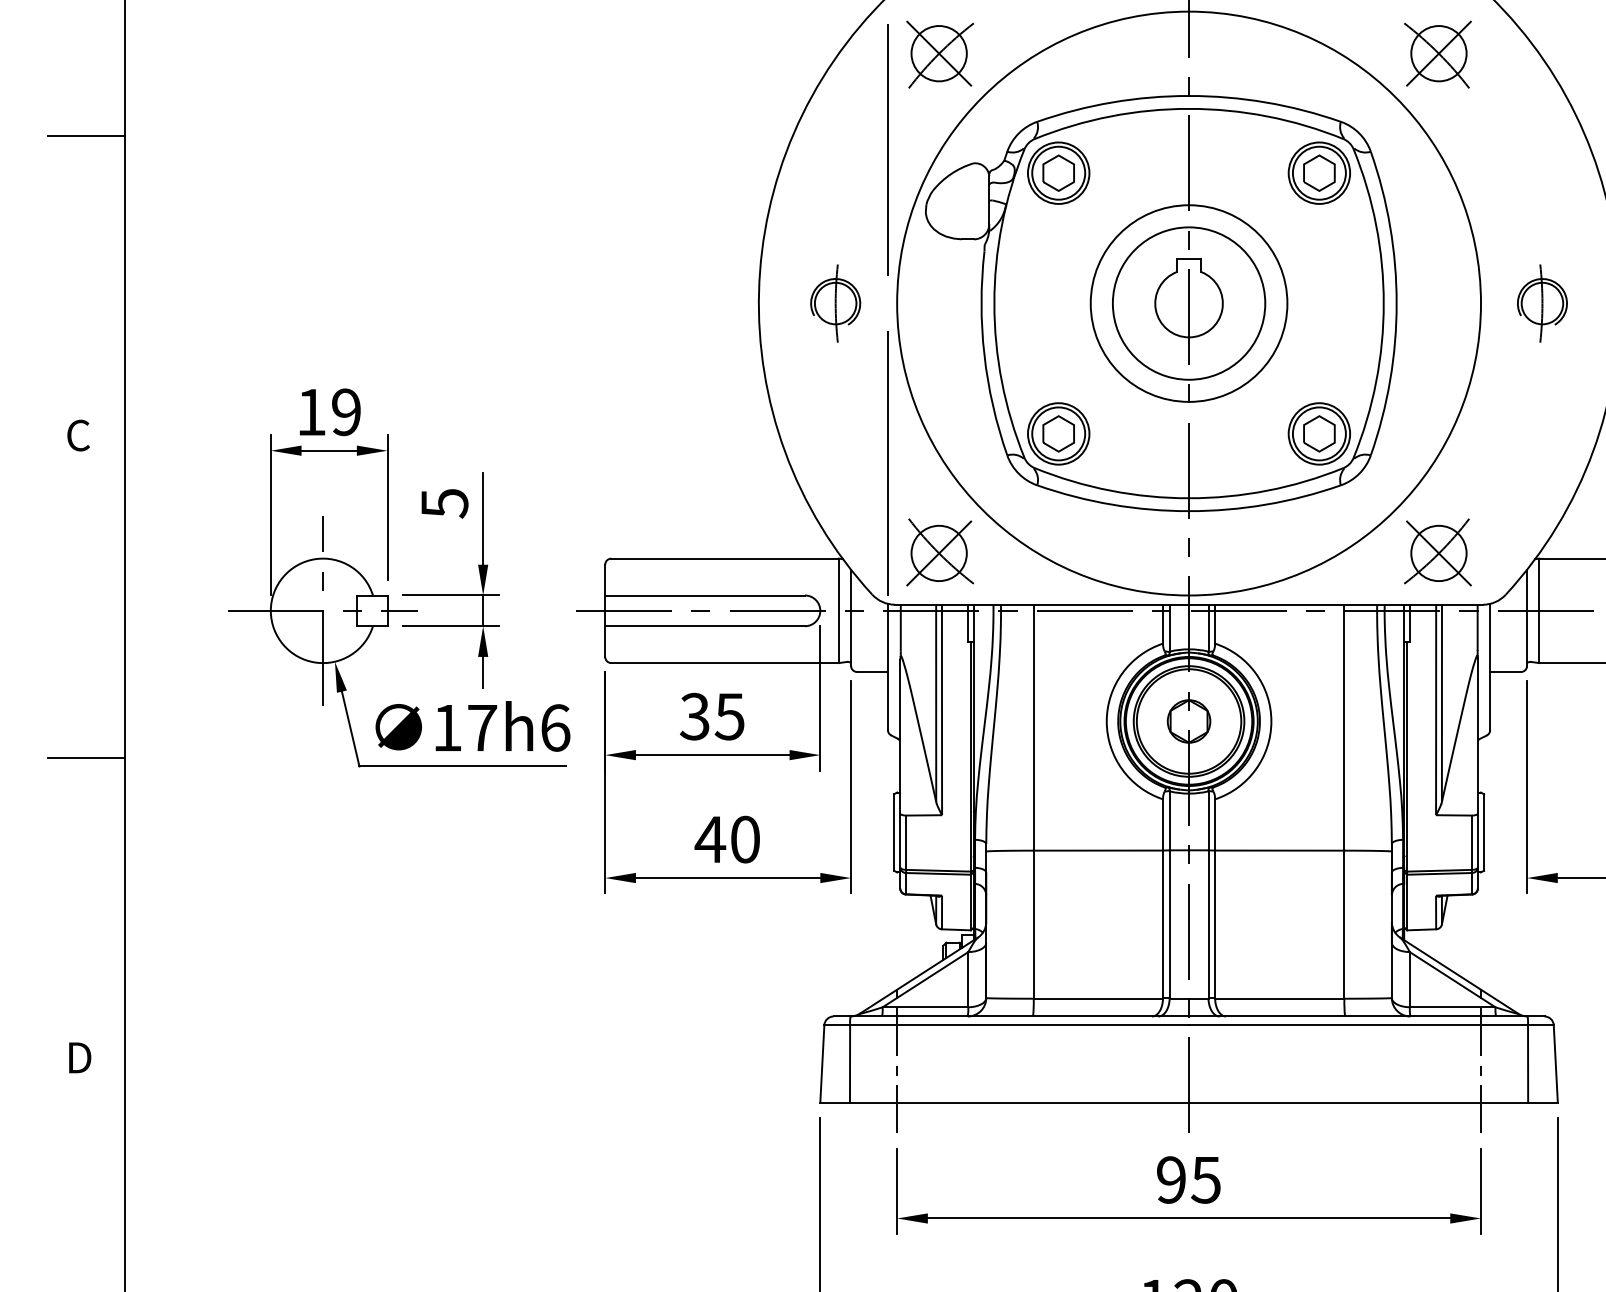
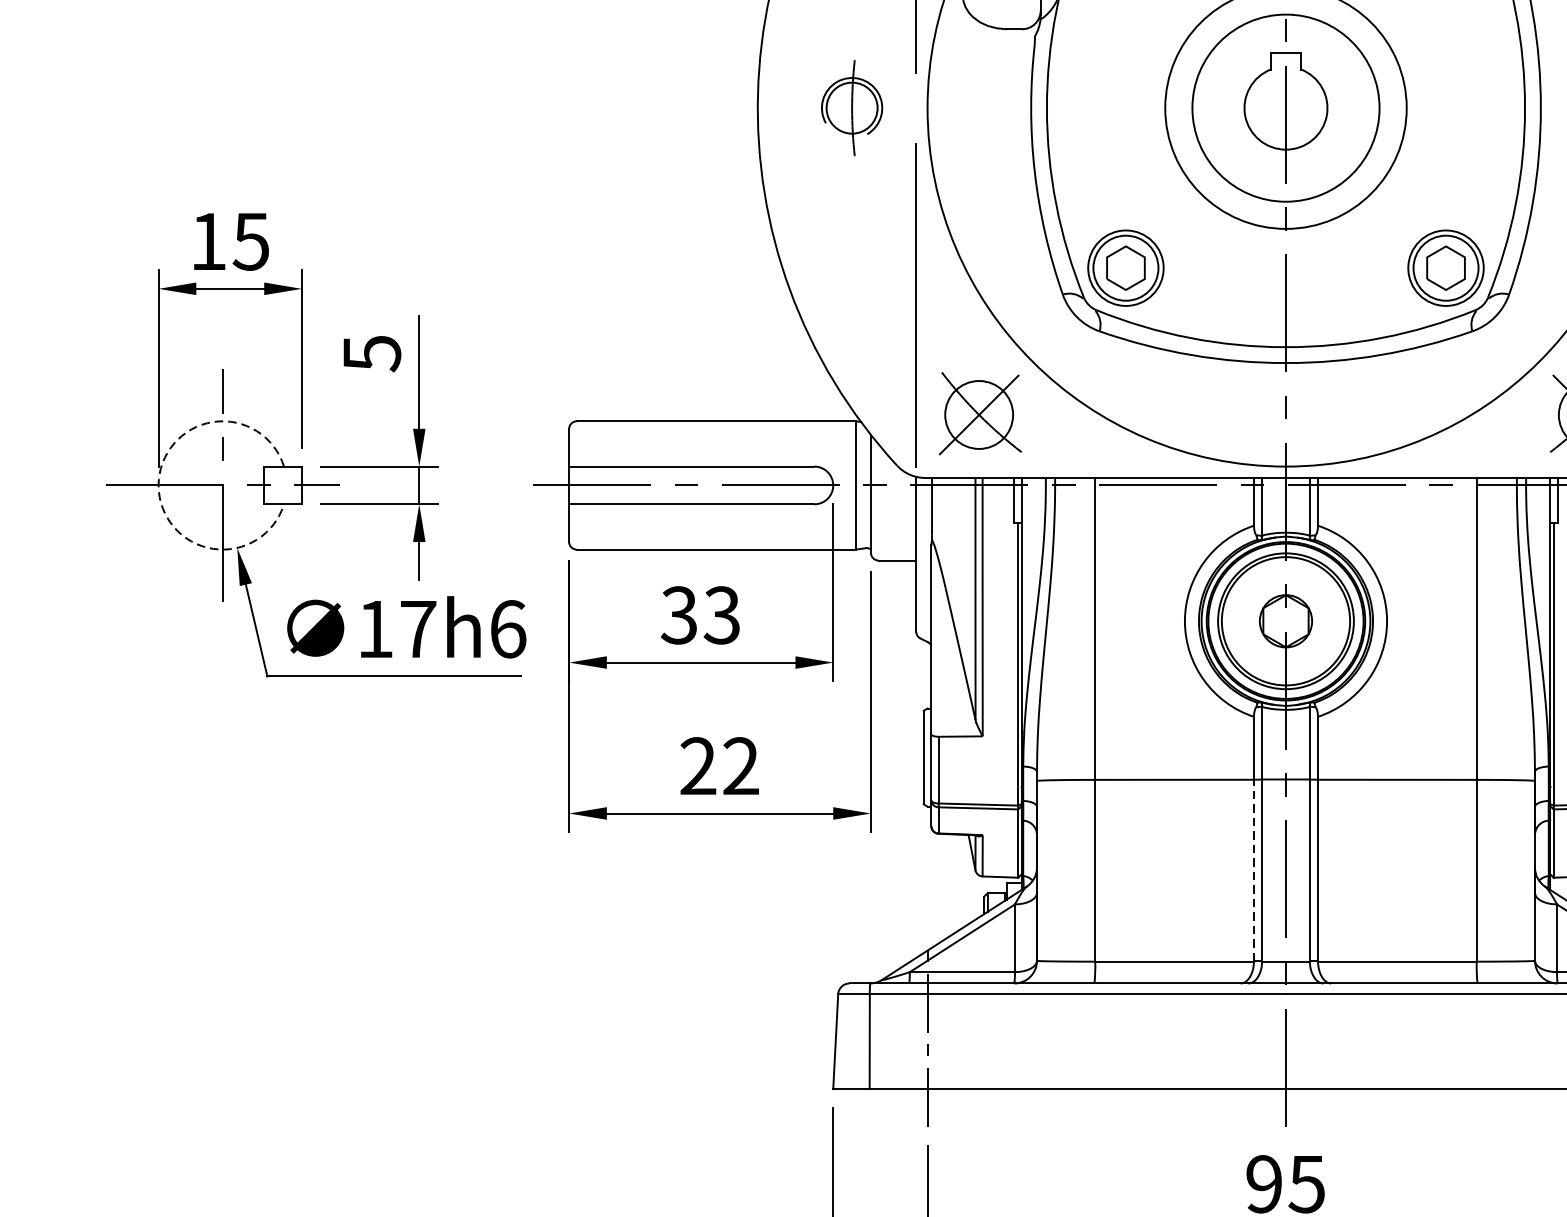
text: (345, 412) -> (250, 241), 19 -> 15
arc: (270, 610) -> (158, 485), solid -> dashed
text: (729, 716) -> (721, 615), 35 -> 33
text: (726, 839) -> (718, 766), 40 -> 22
line: (1163, 924) -> (1254, 870), solid -> dashed

